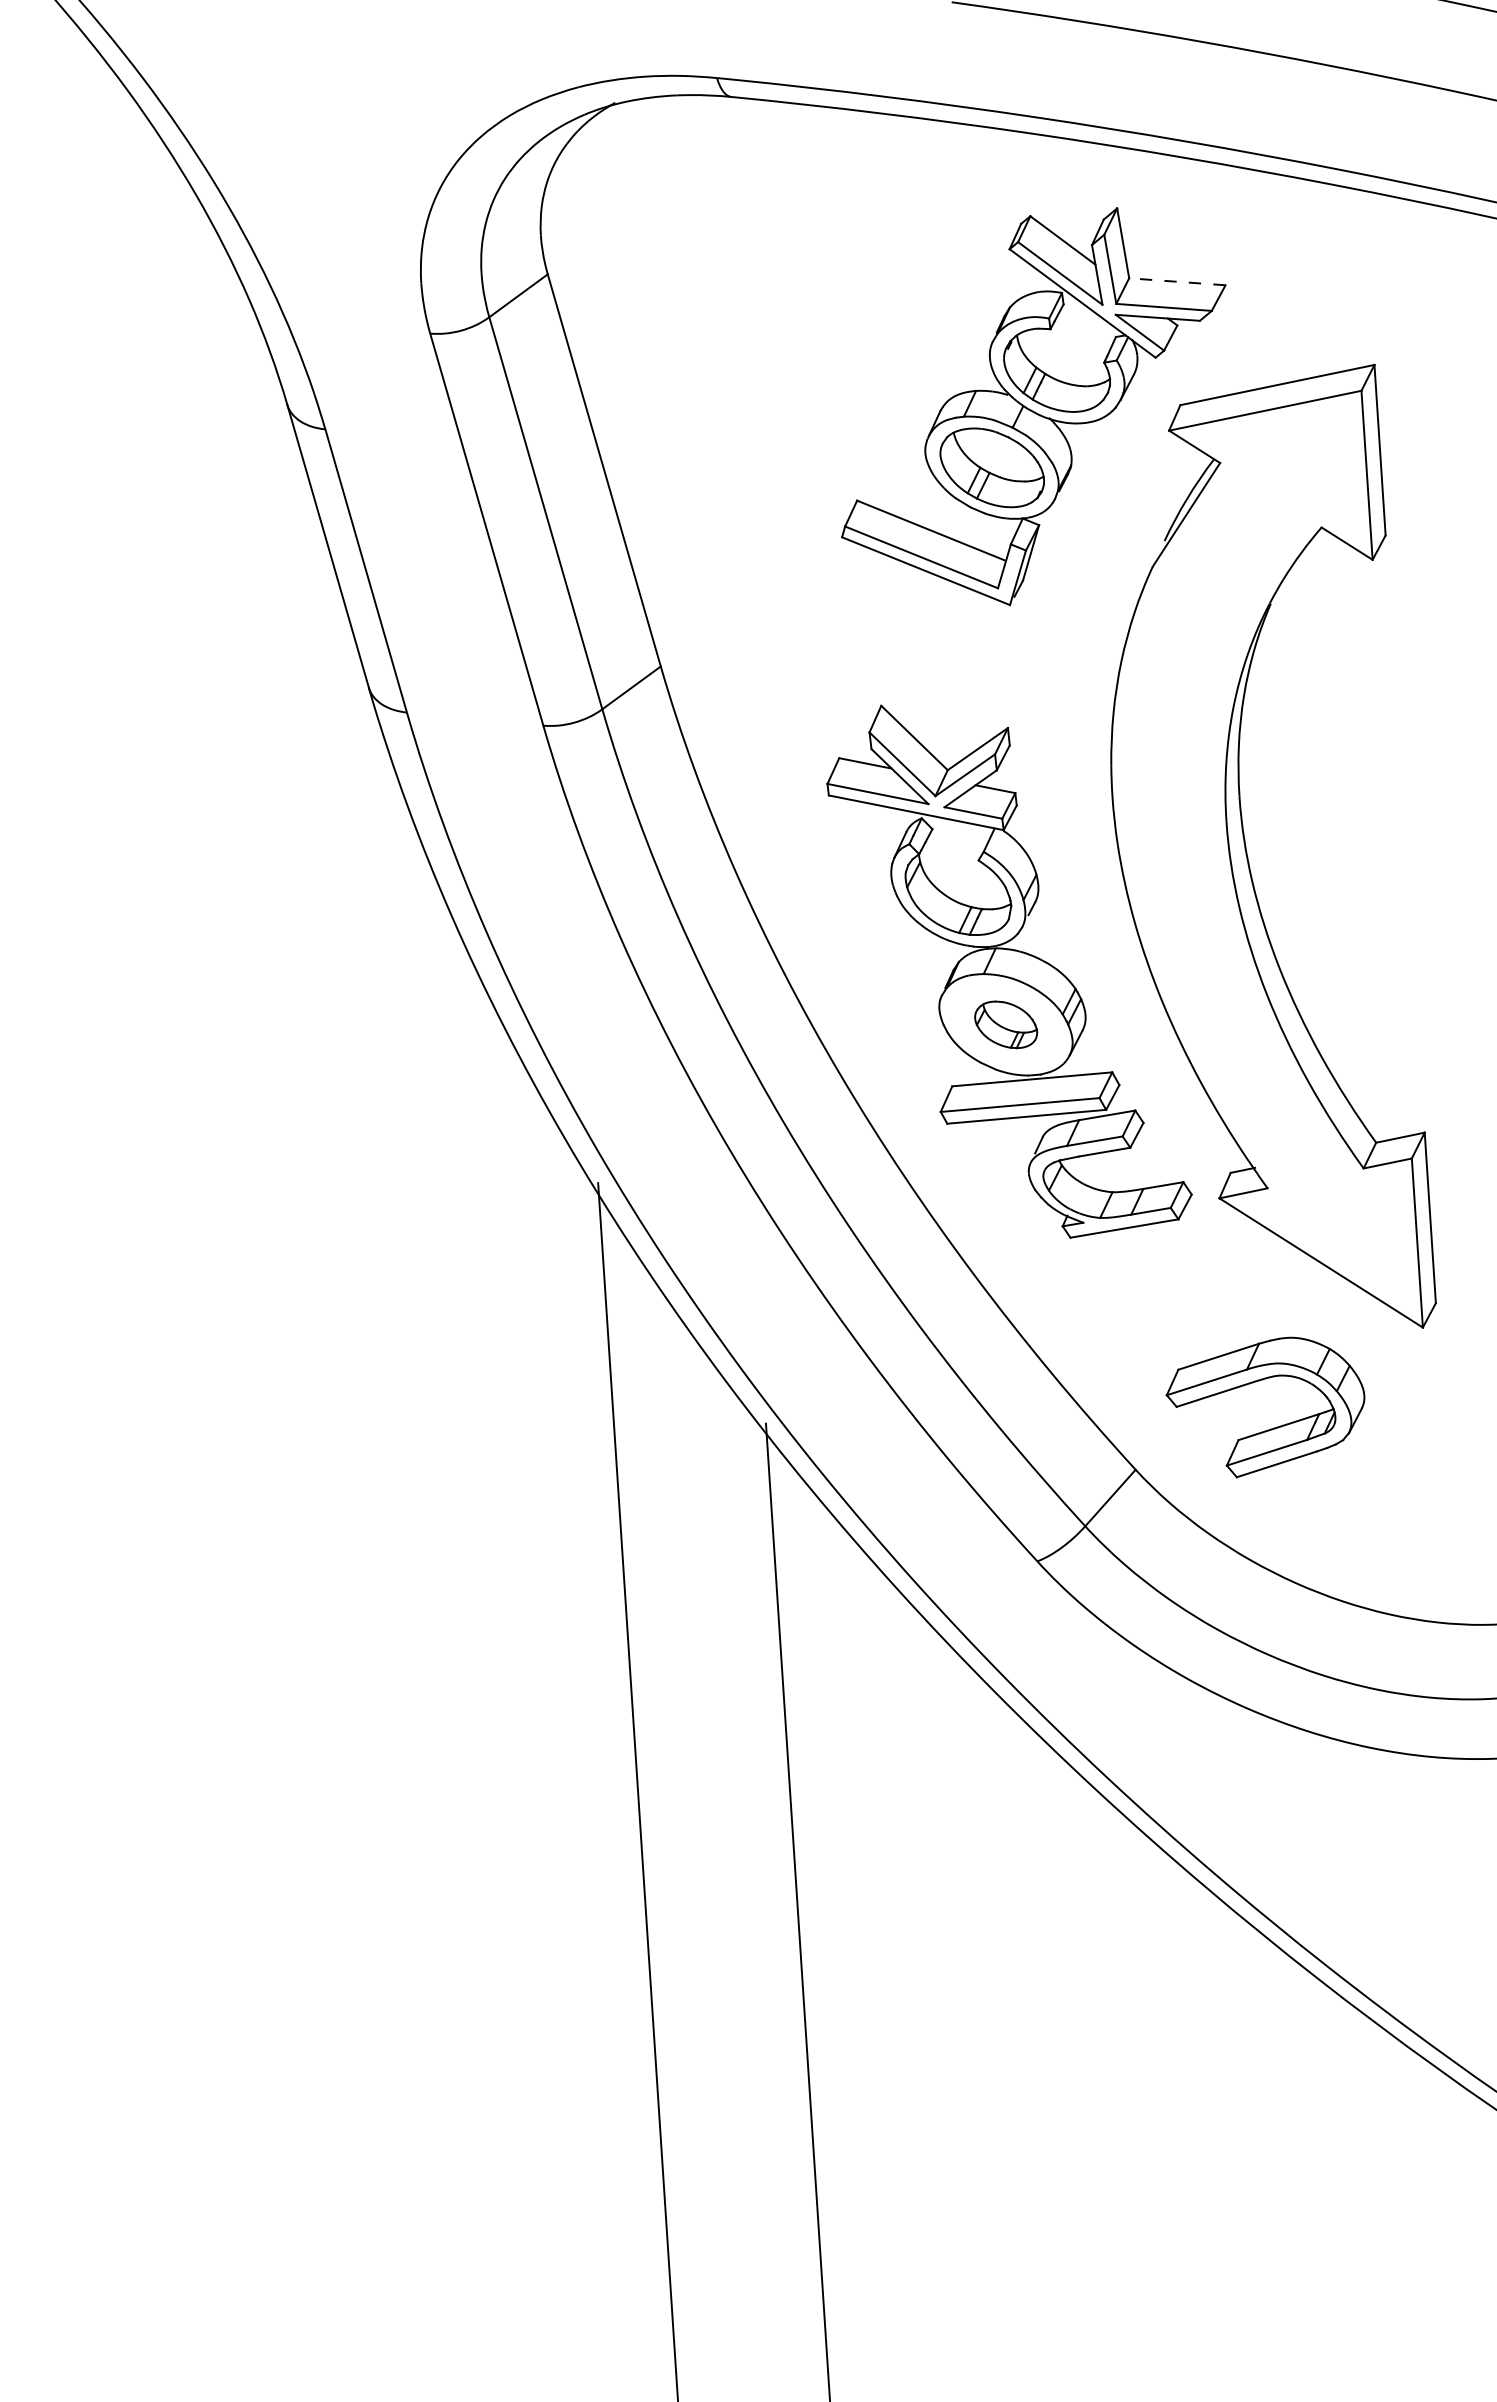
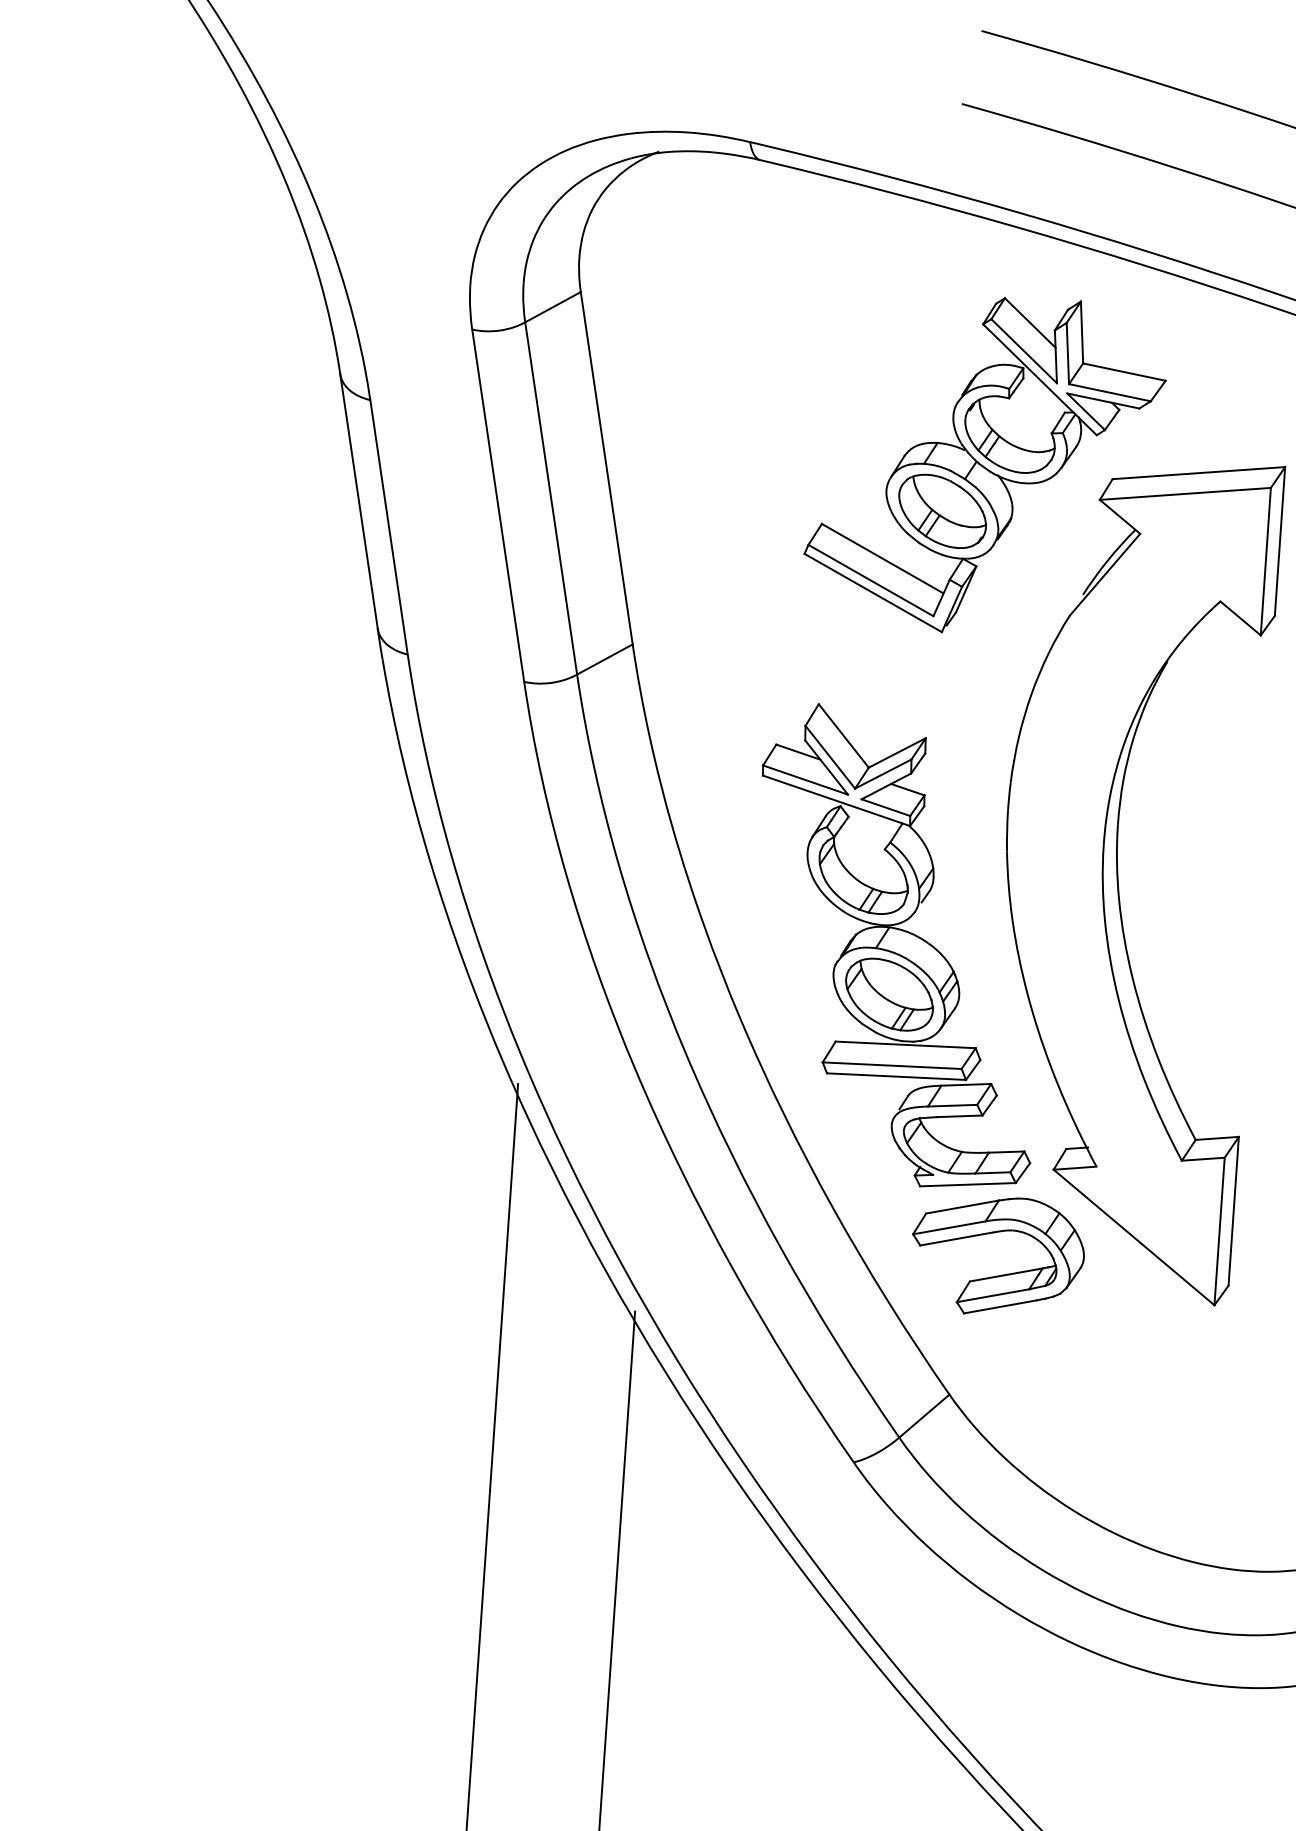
line: (1176, 281) -> (1123, 371), dashed -> solid
part: (1005, 1024) -> (888, 994), size x1.67
part: (1273, 1427) -> (1001, 1274), moved

